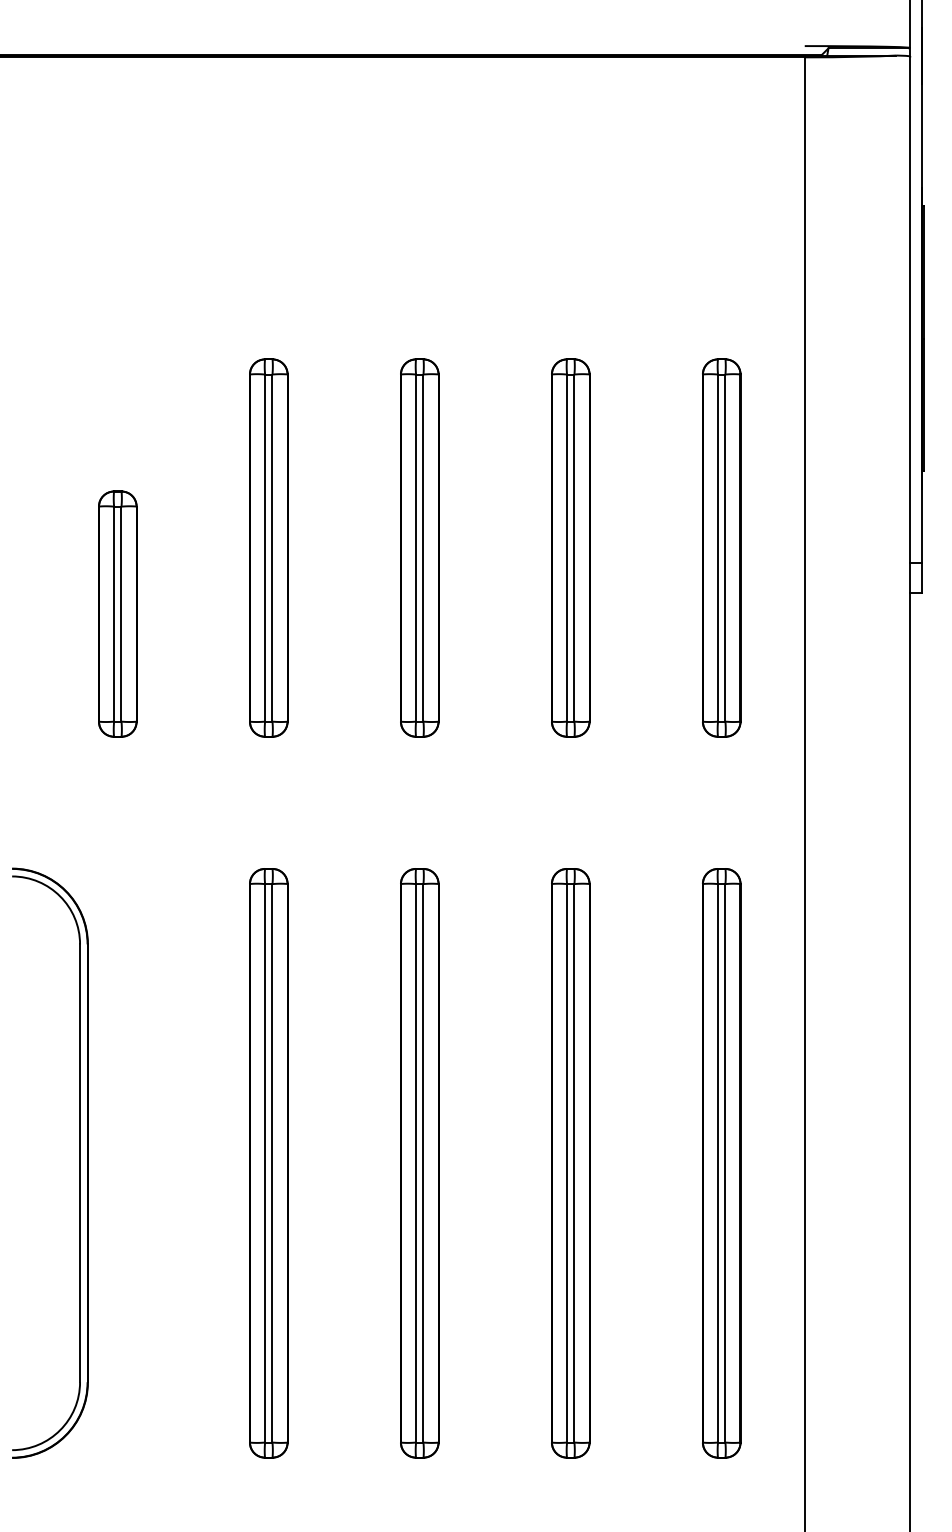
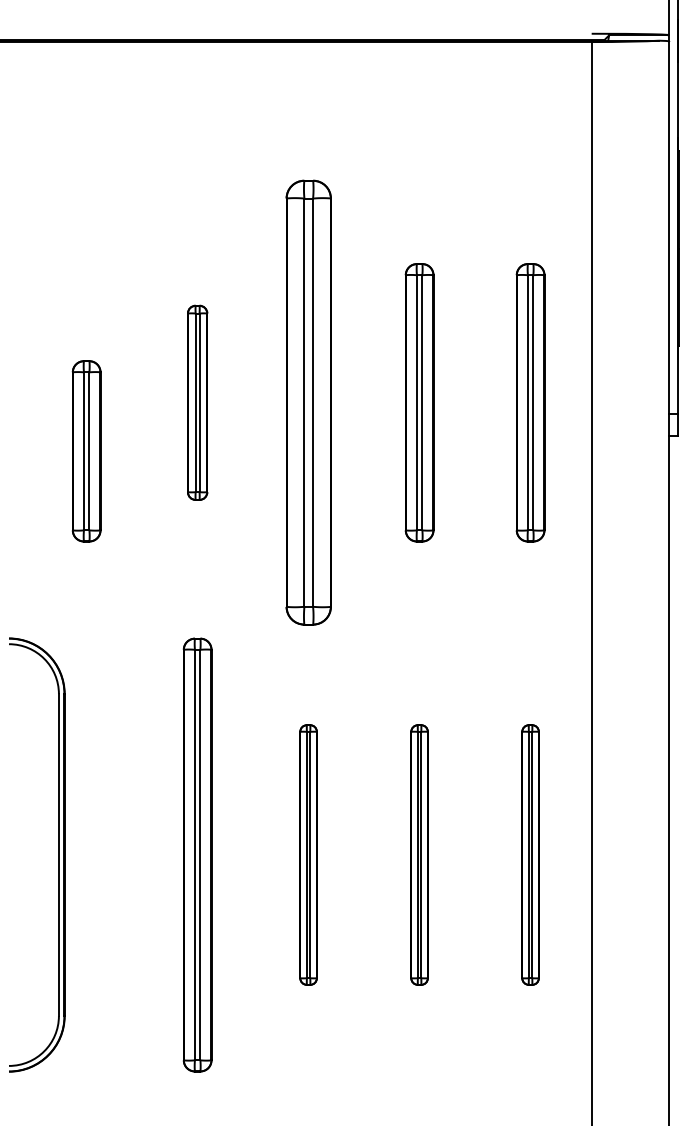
part: (268, 547) -> (197, 402), size x0.7
part: (419, 547) -> (308, 402), size x1.6
part: (419, 1162) -> (308, 854), size x0.6
part: (570, 1162) -> (419, 854), size x0.6
part: (721, 1162) -> (530, 854), size x0.6

